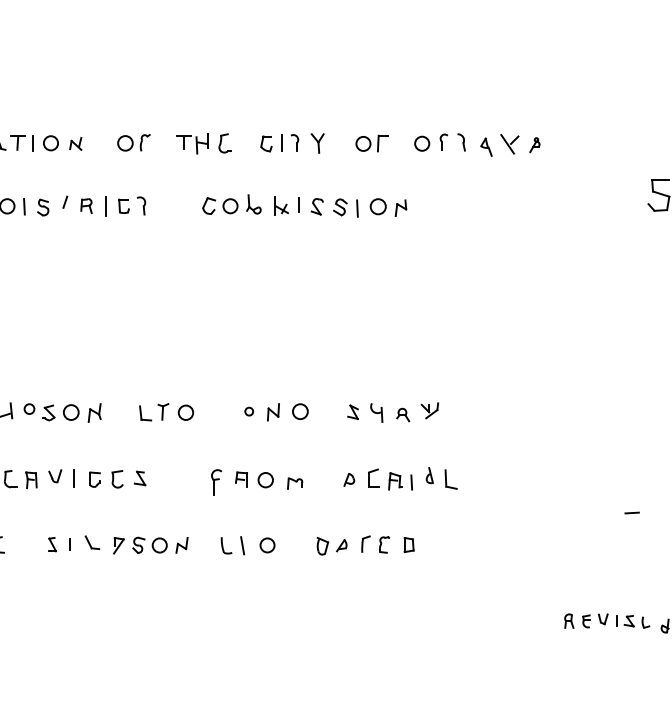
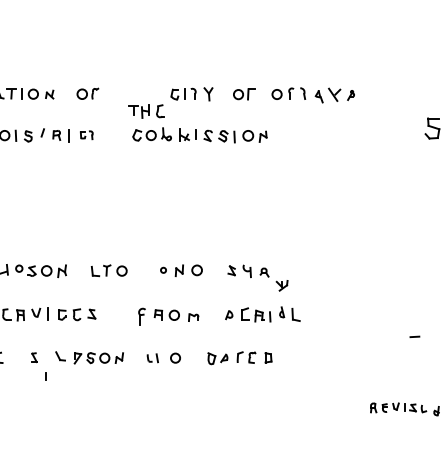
part: (203, 143) -> (146, 111), moved
part: (131, 204) -> (86, 134), size x0.7
part: (428, 410) -> (281, 285), moved
line: (69, 544) -> (45, 376), moved
part: (232, 544) -> (152, 357), size x0.7

